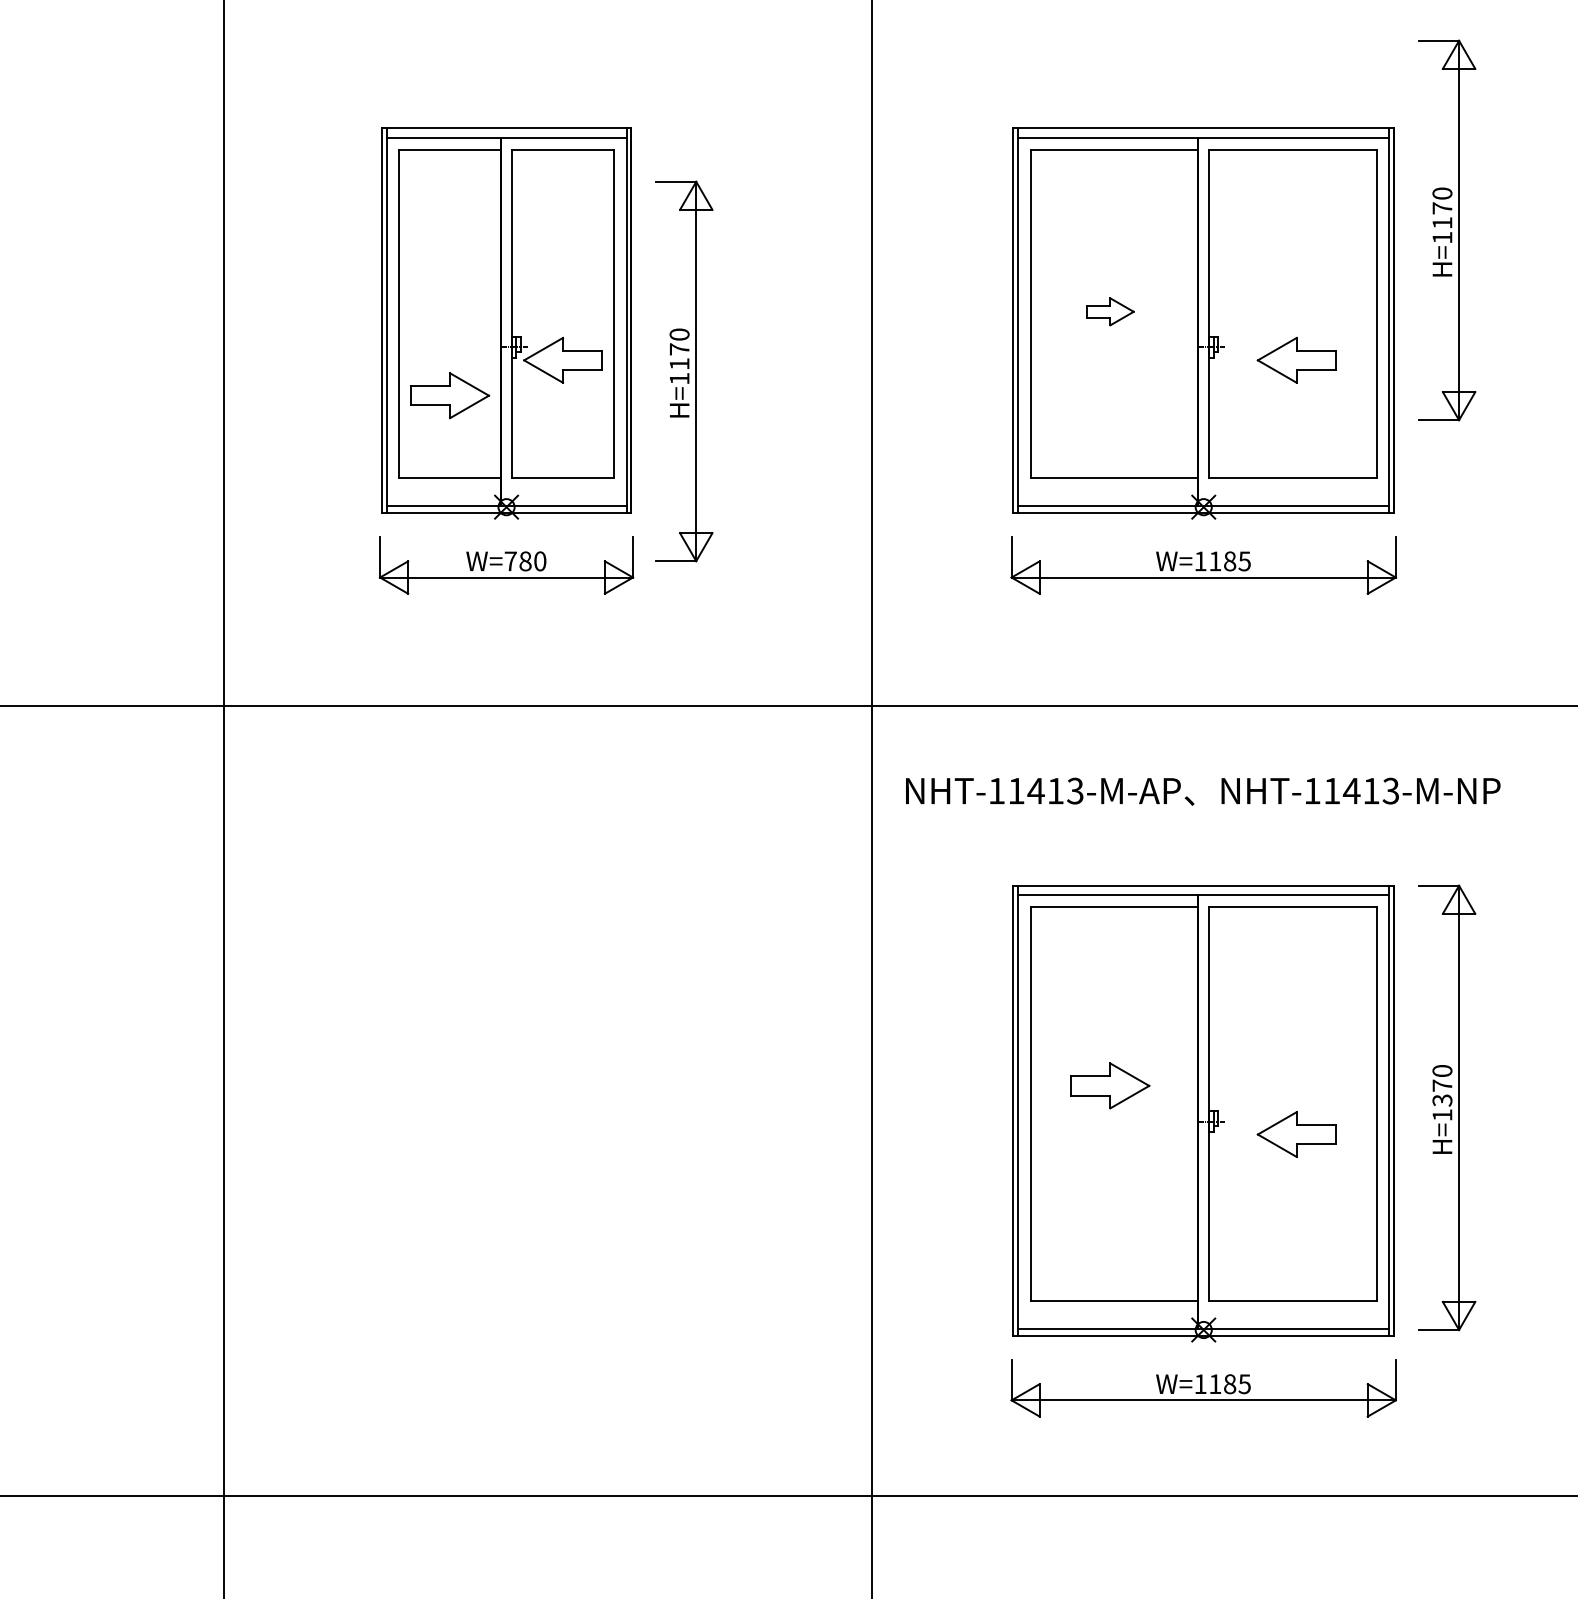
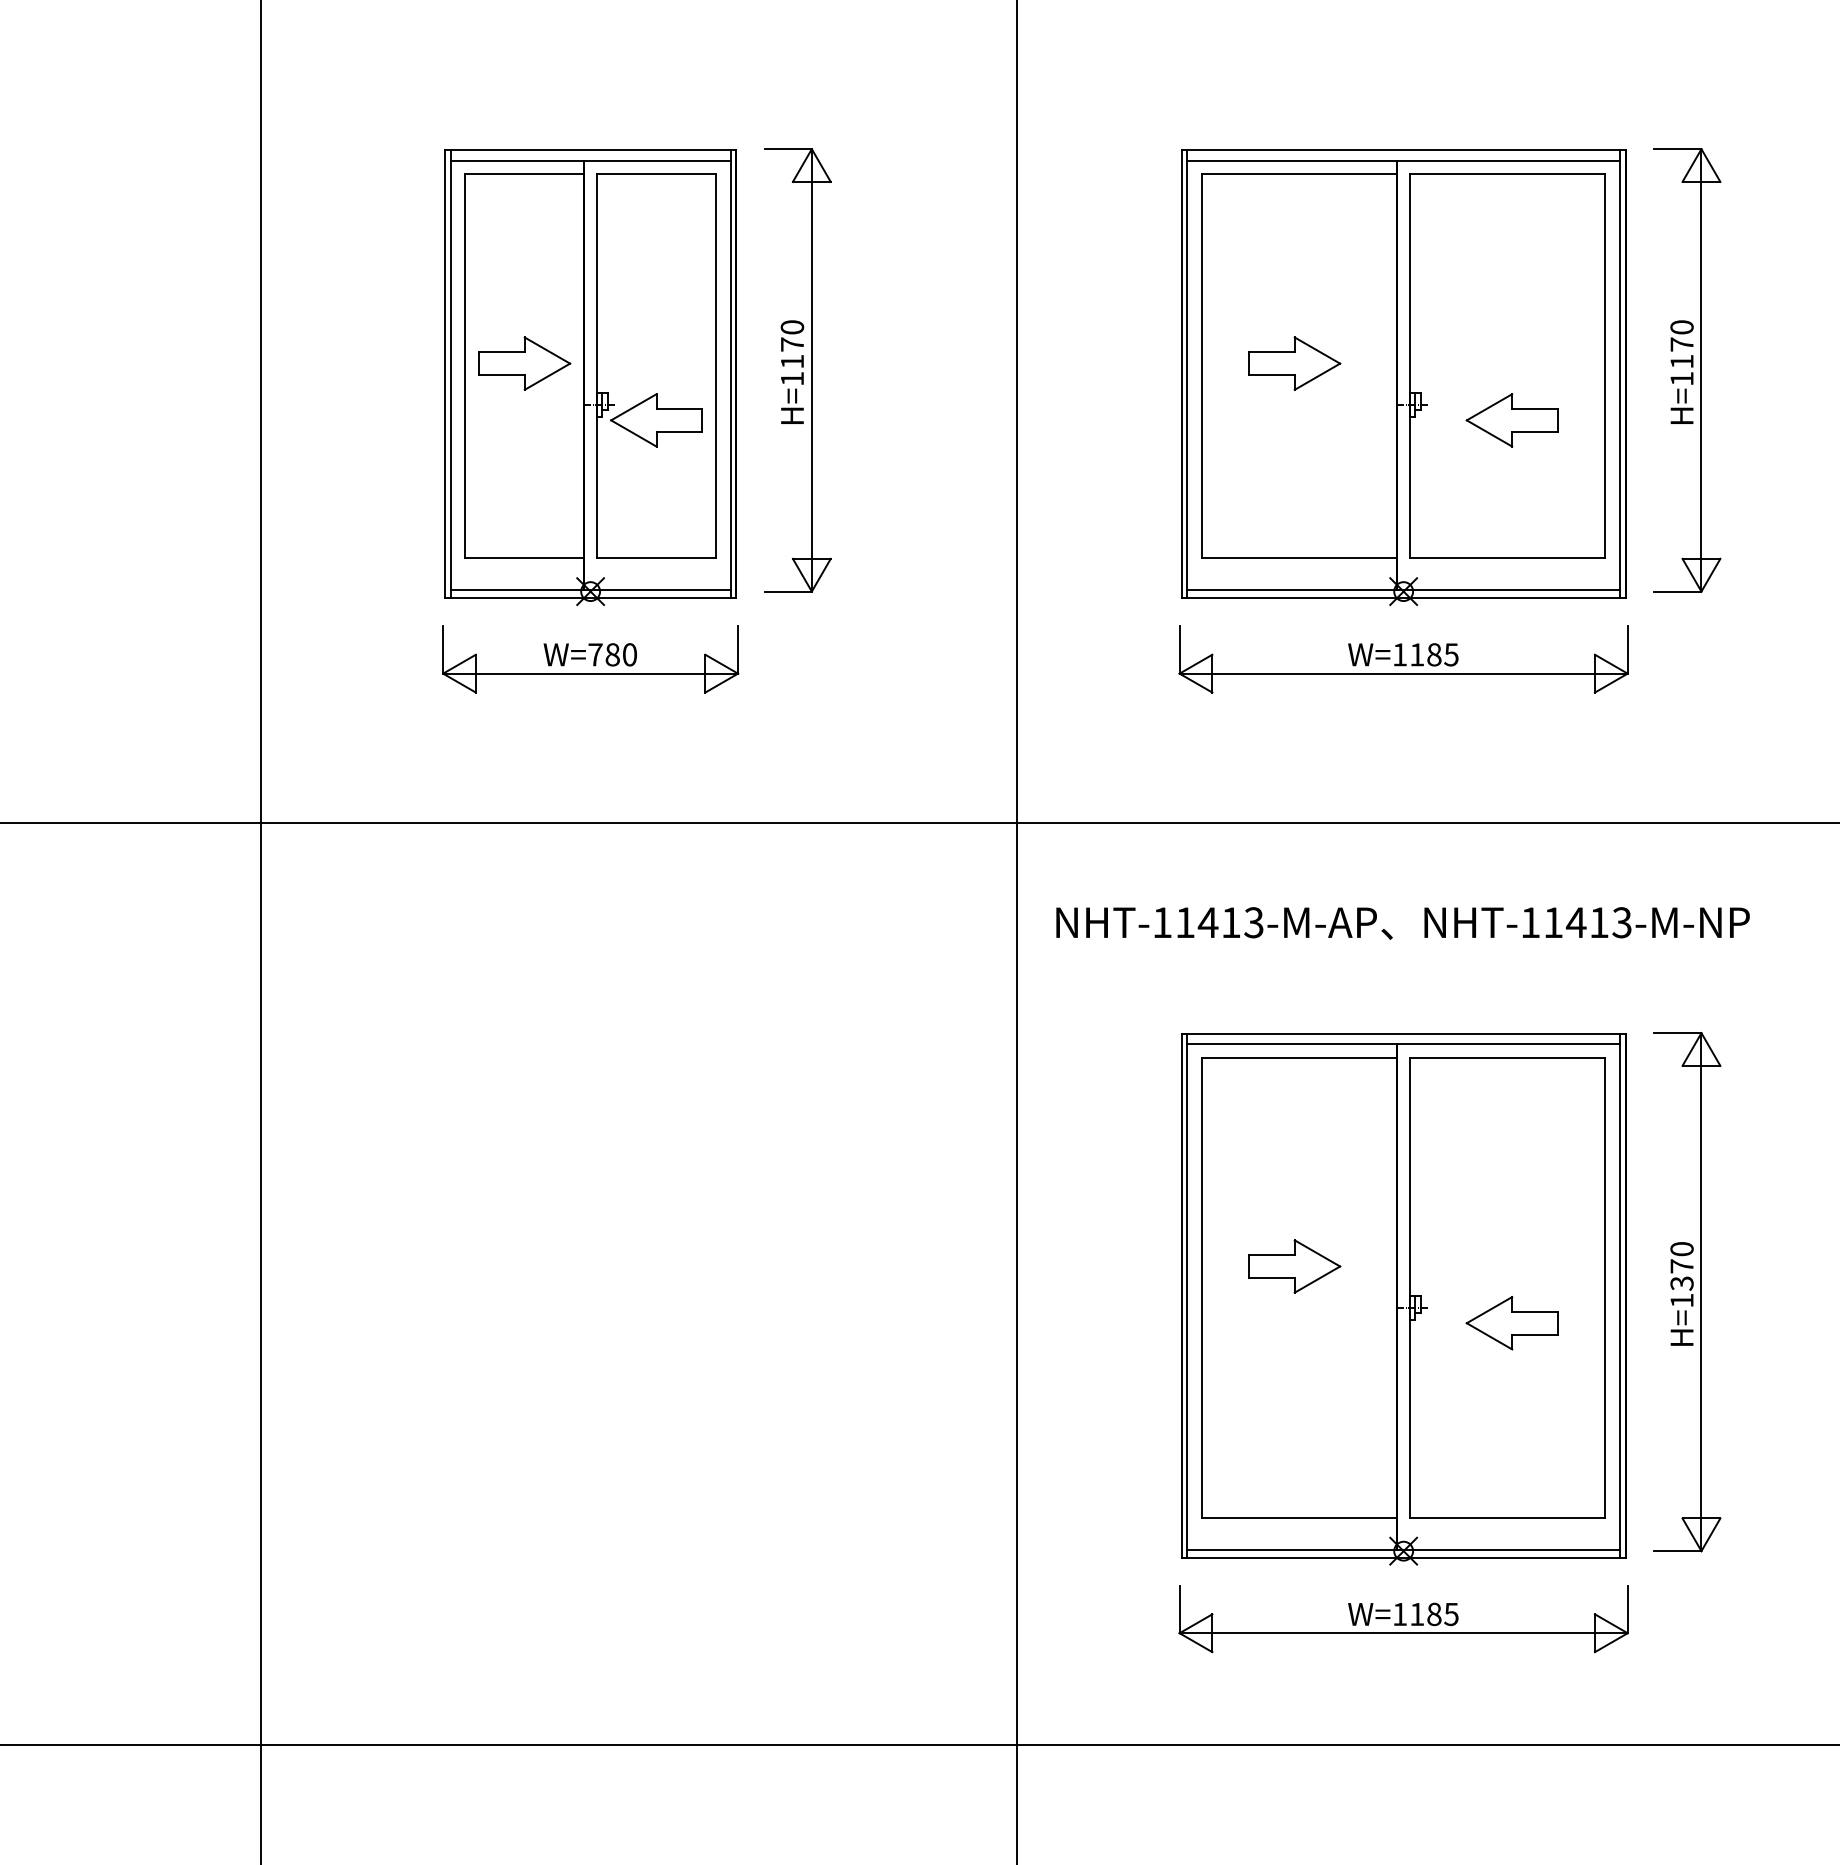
part: (1447, 230) -> (1687, 370), moved
part: (1110, 311) -> (1294, 363), size x1.67
part: (684, 371) -> (798, 370), moved
part: (450, 395) -> (525, 363), moved

